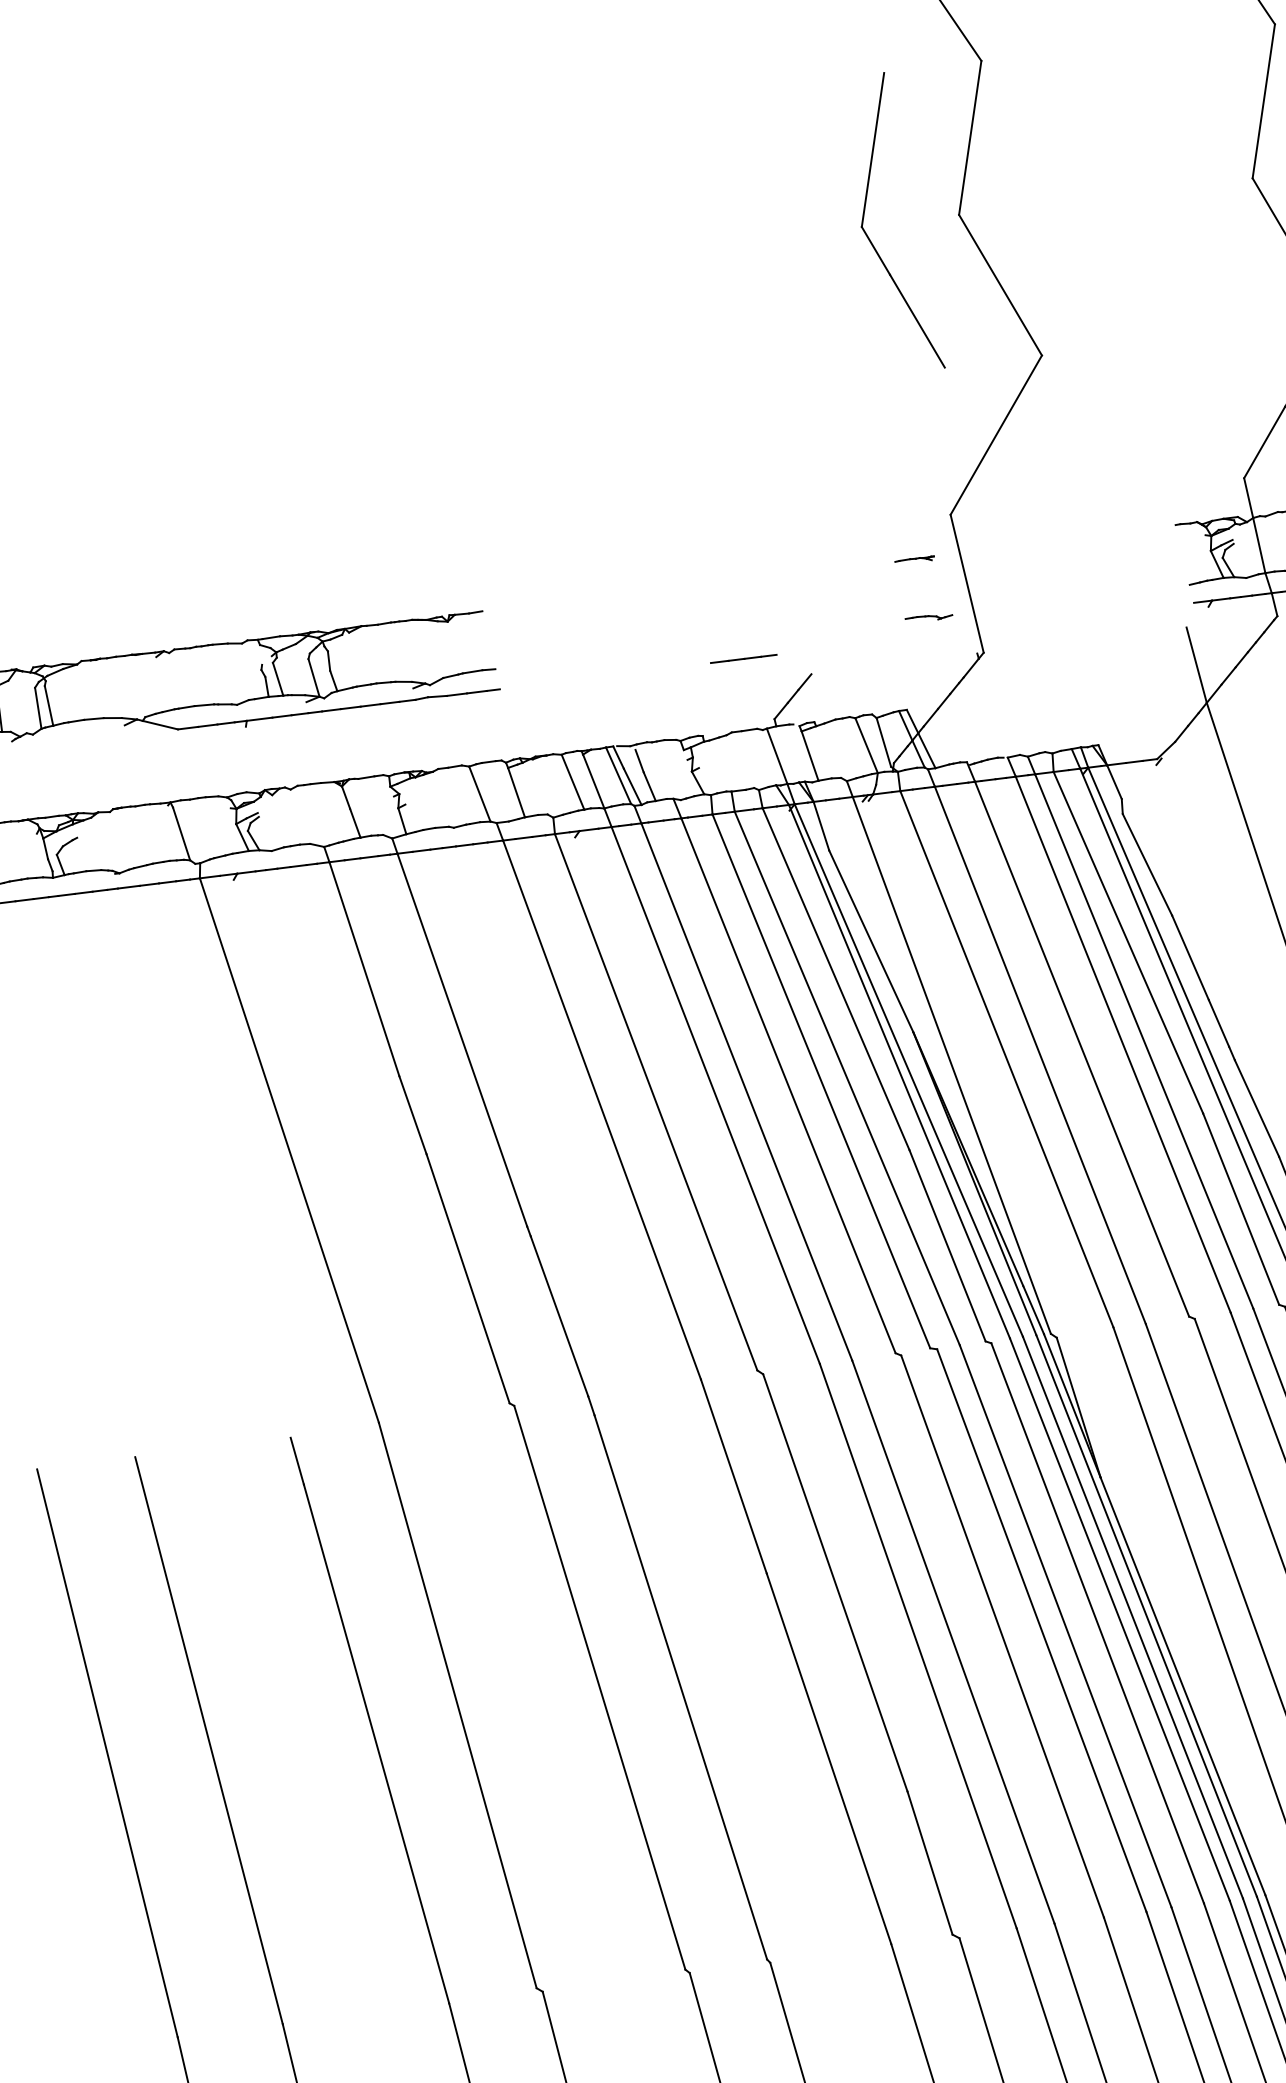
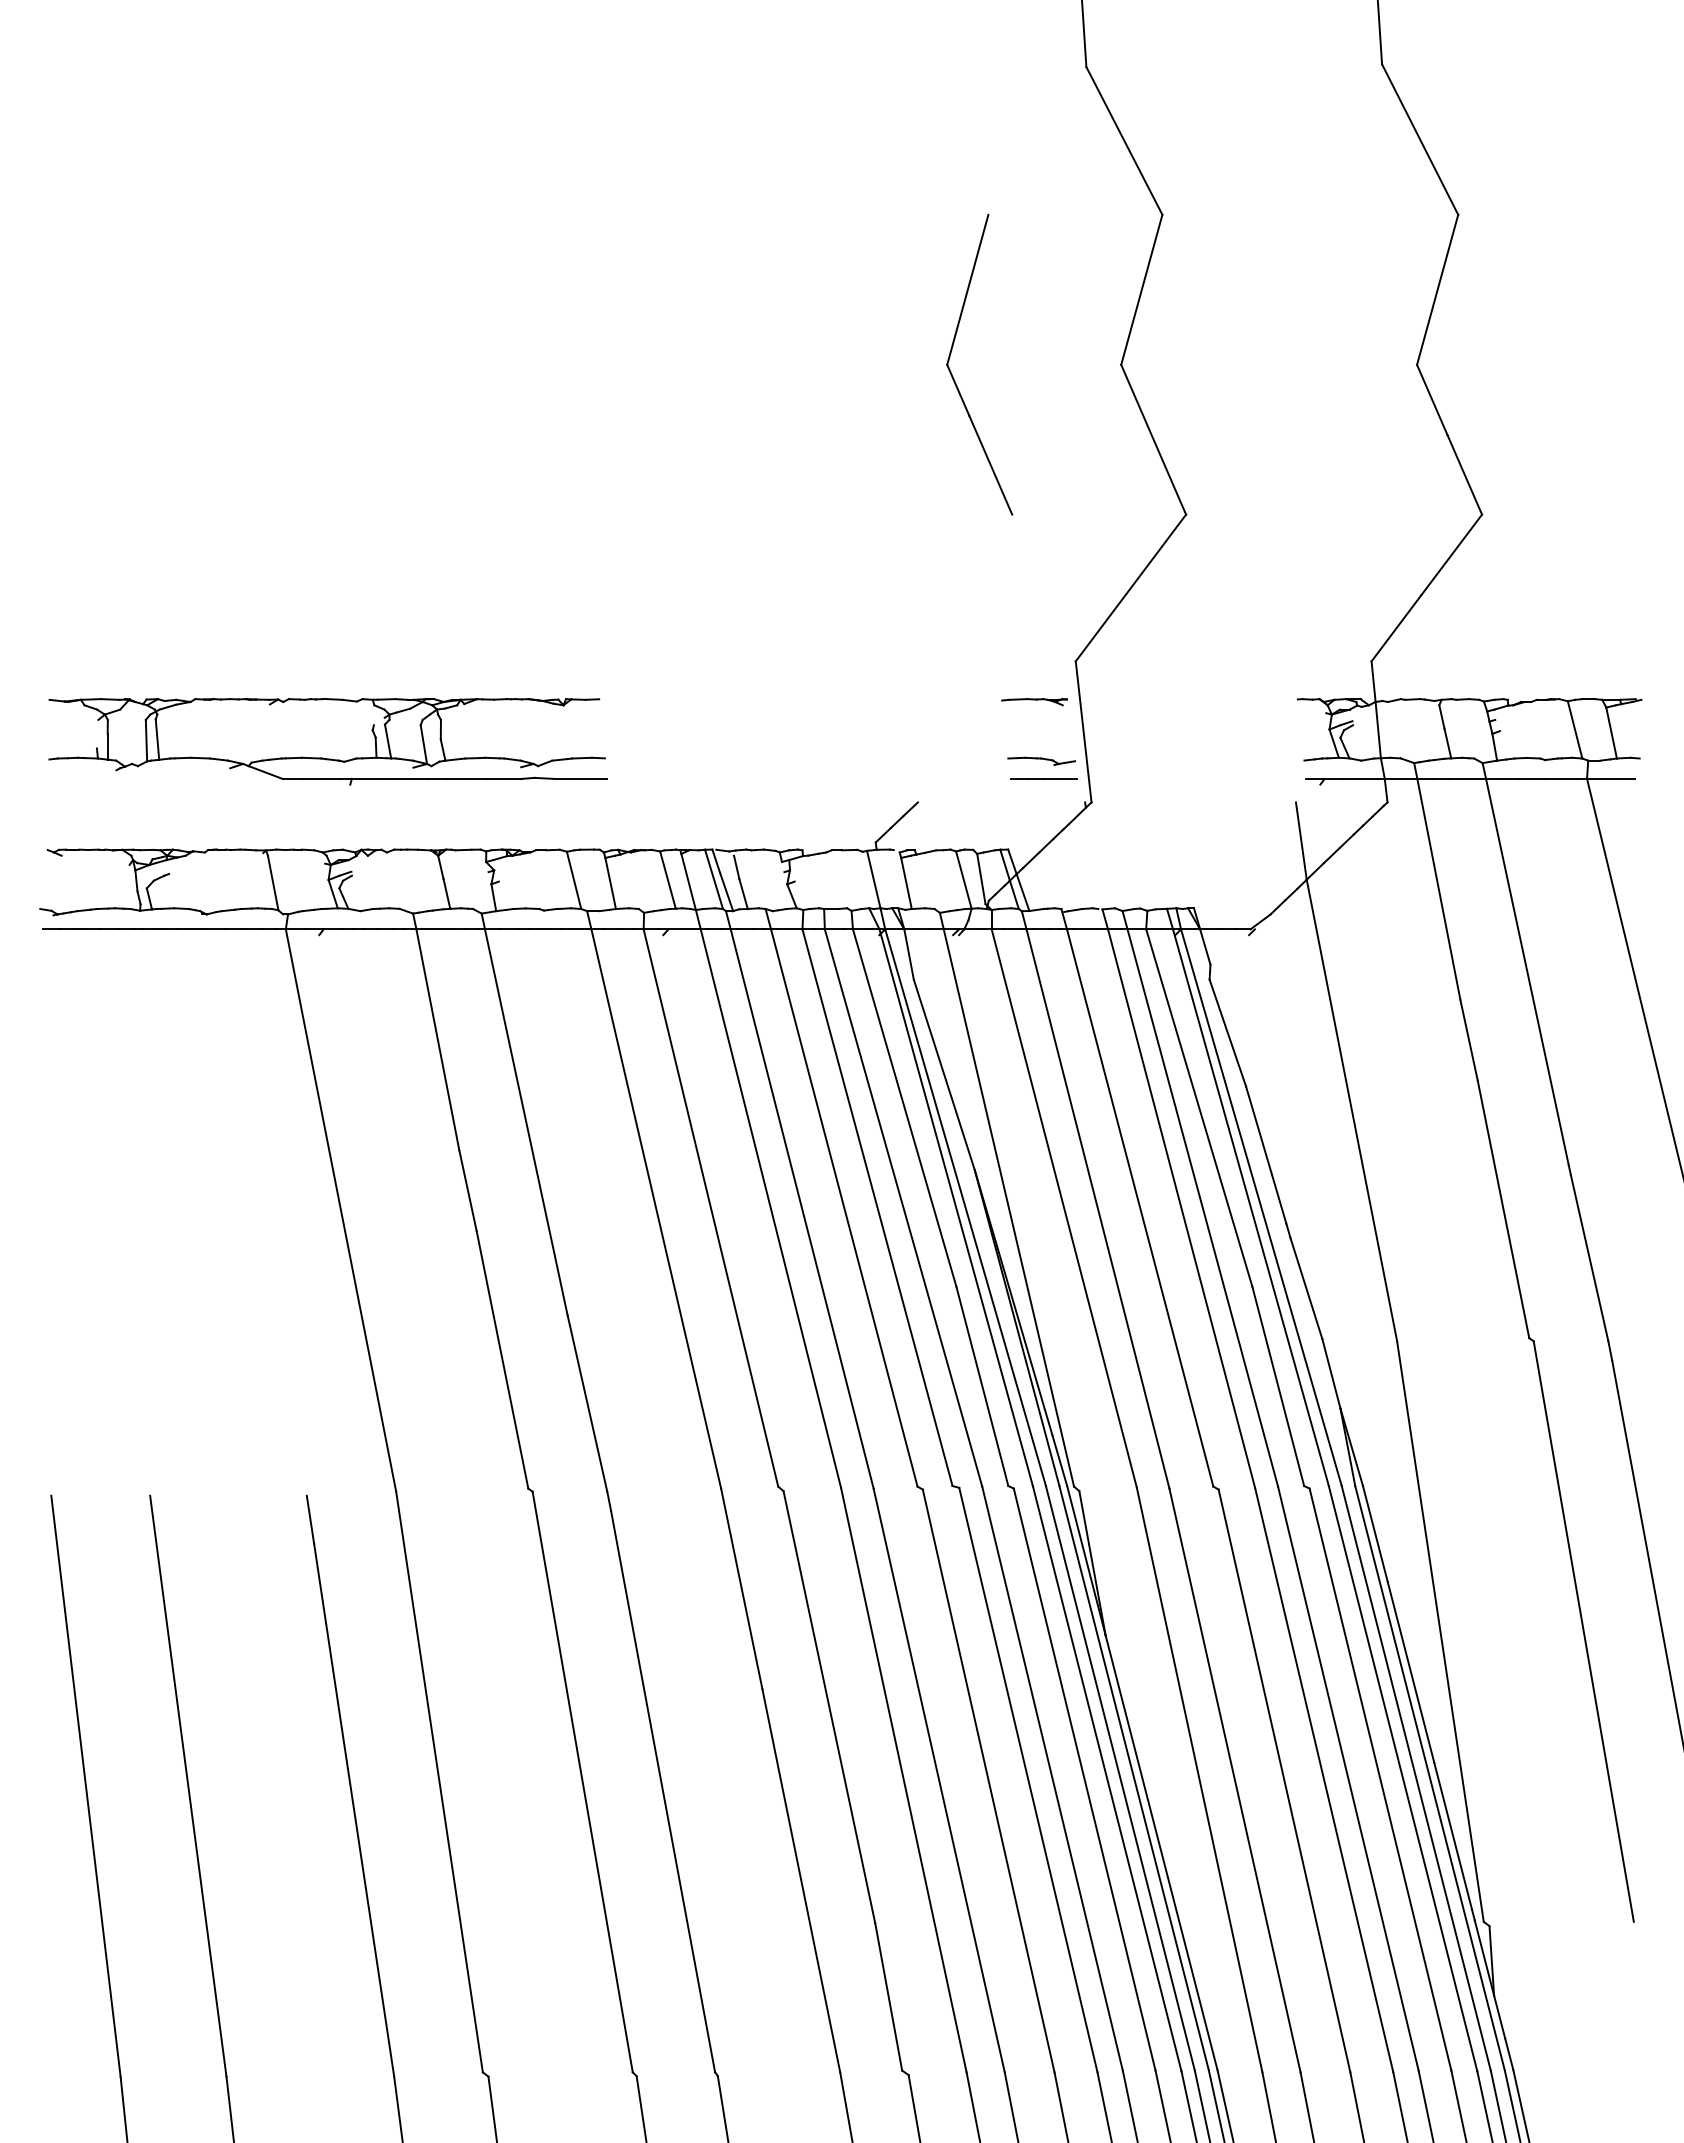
part: (869, 237) -> (953, 376), moved
part: (914, 560) -> (1034, 702), size x1.67
part: (928, 617) -> (1041, 760), size x1.43
line: (743, 658) -> (1043, 778), moved

